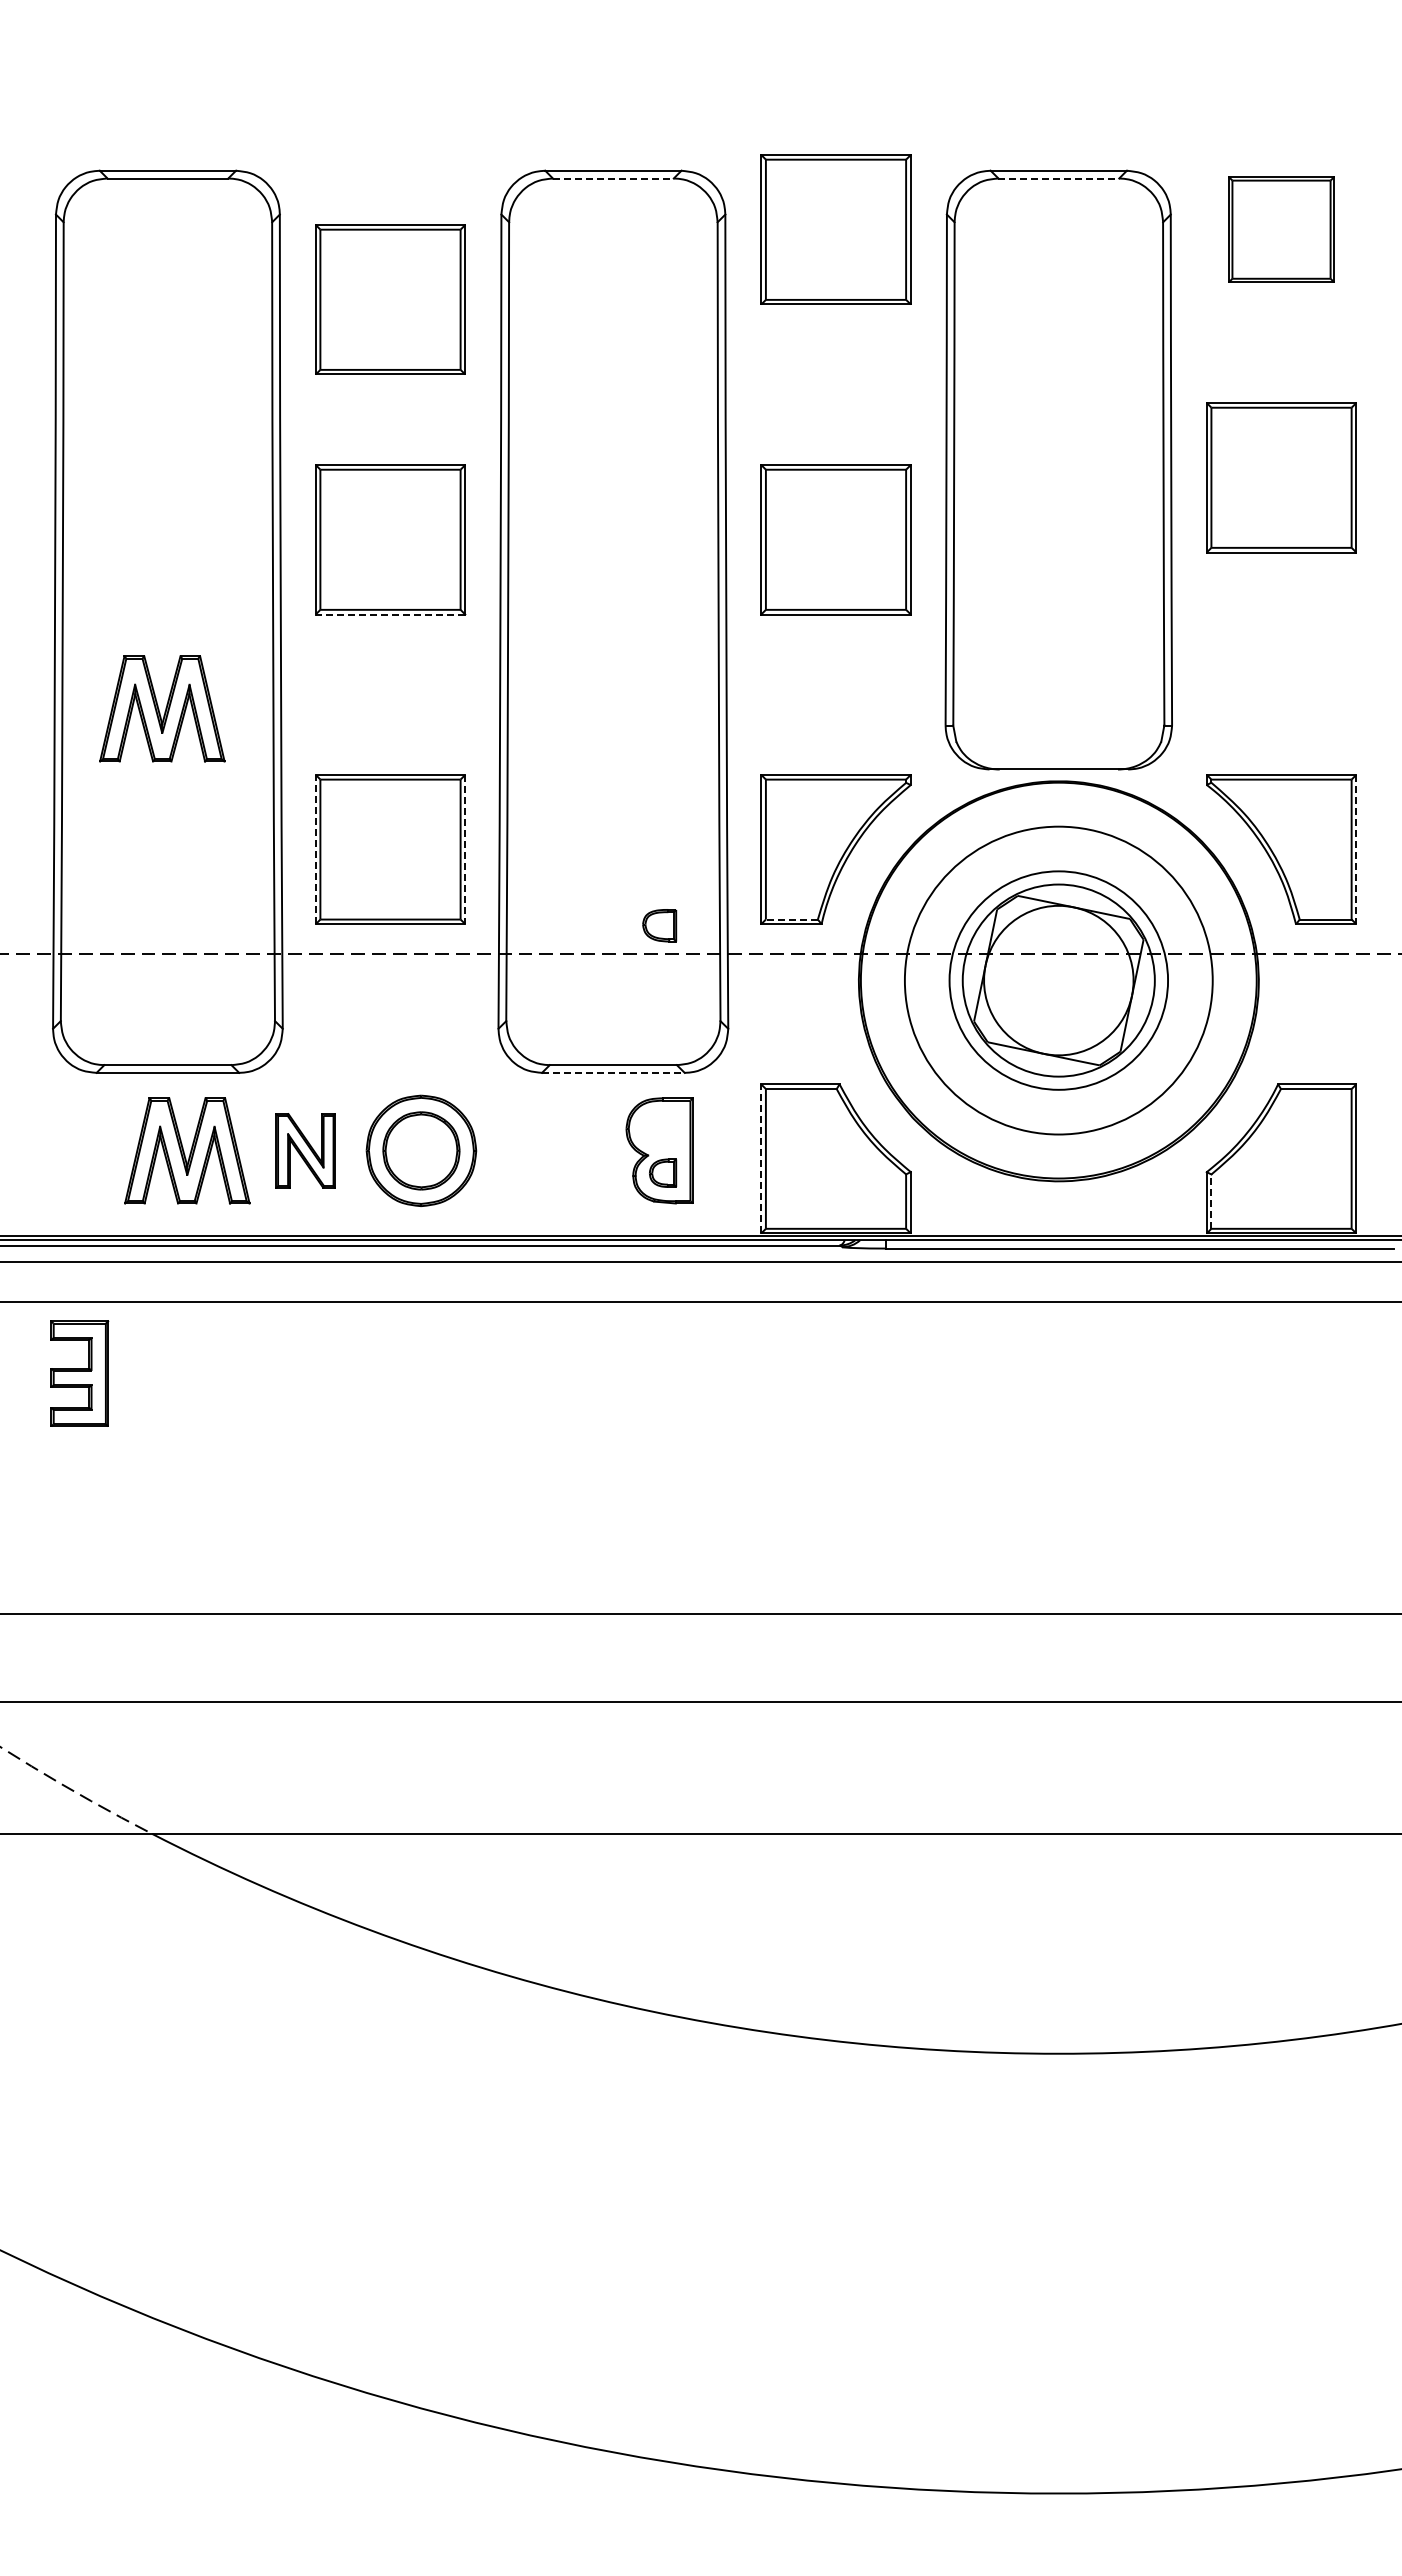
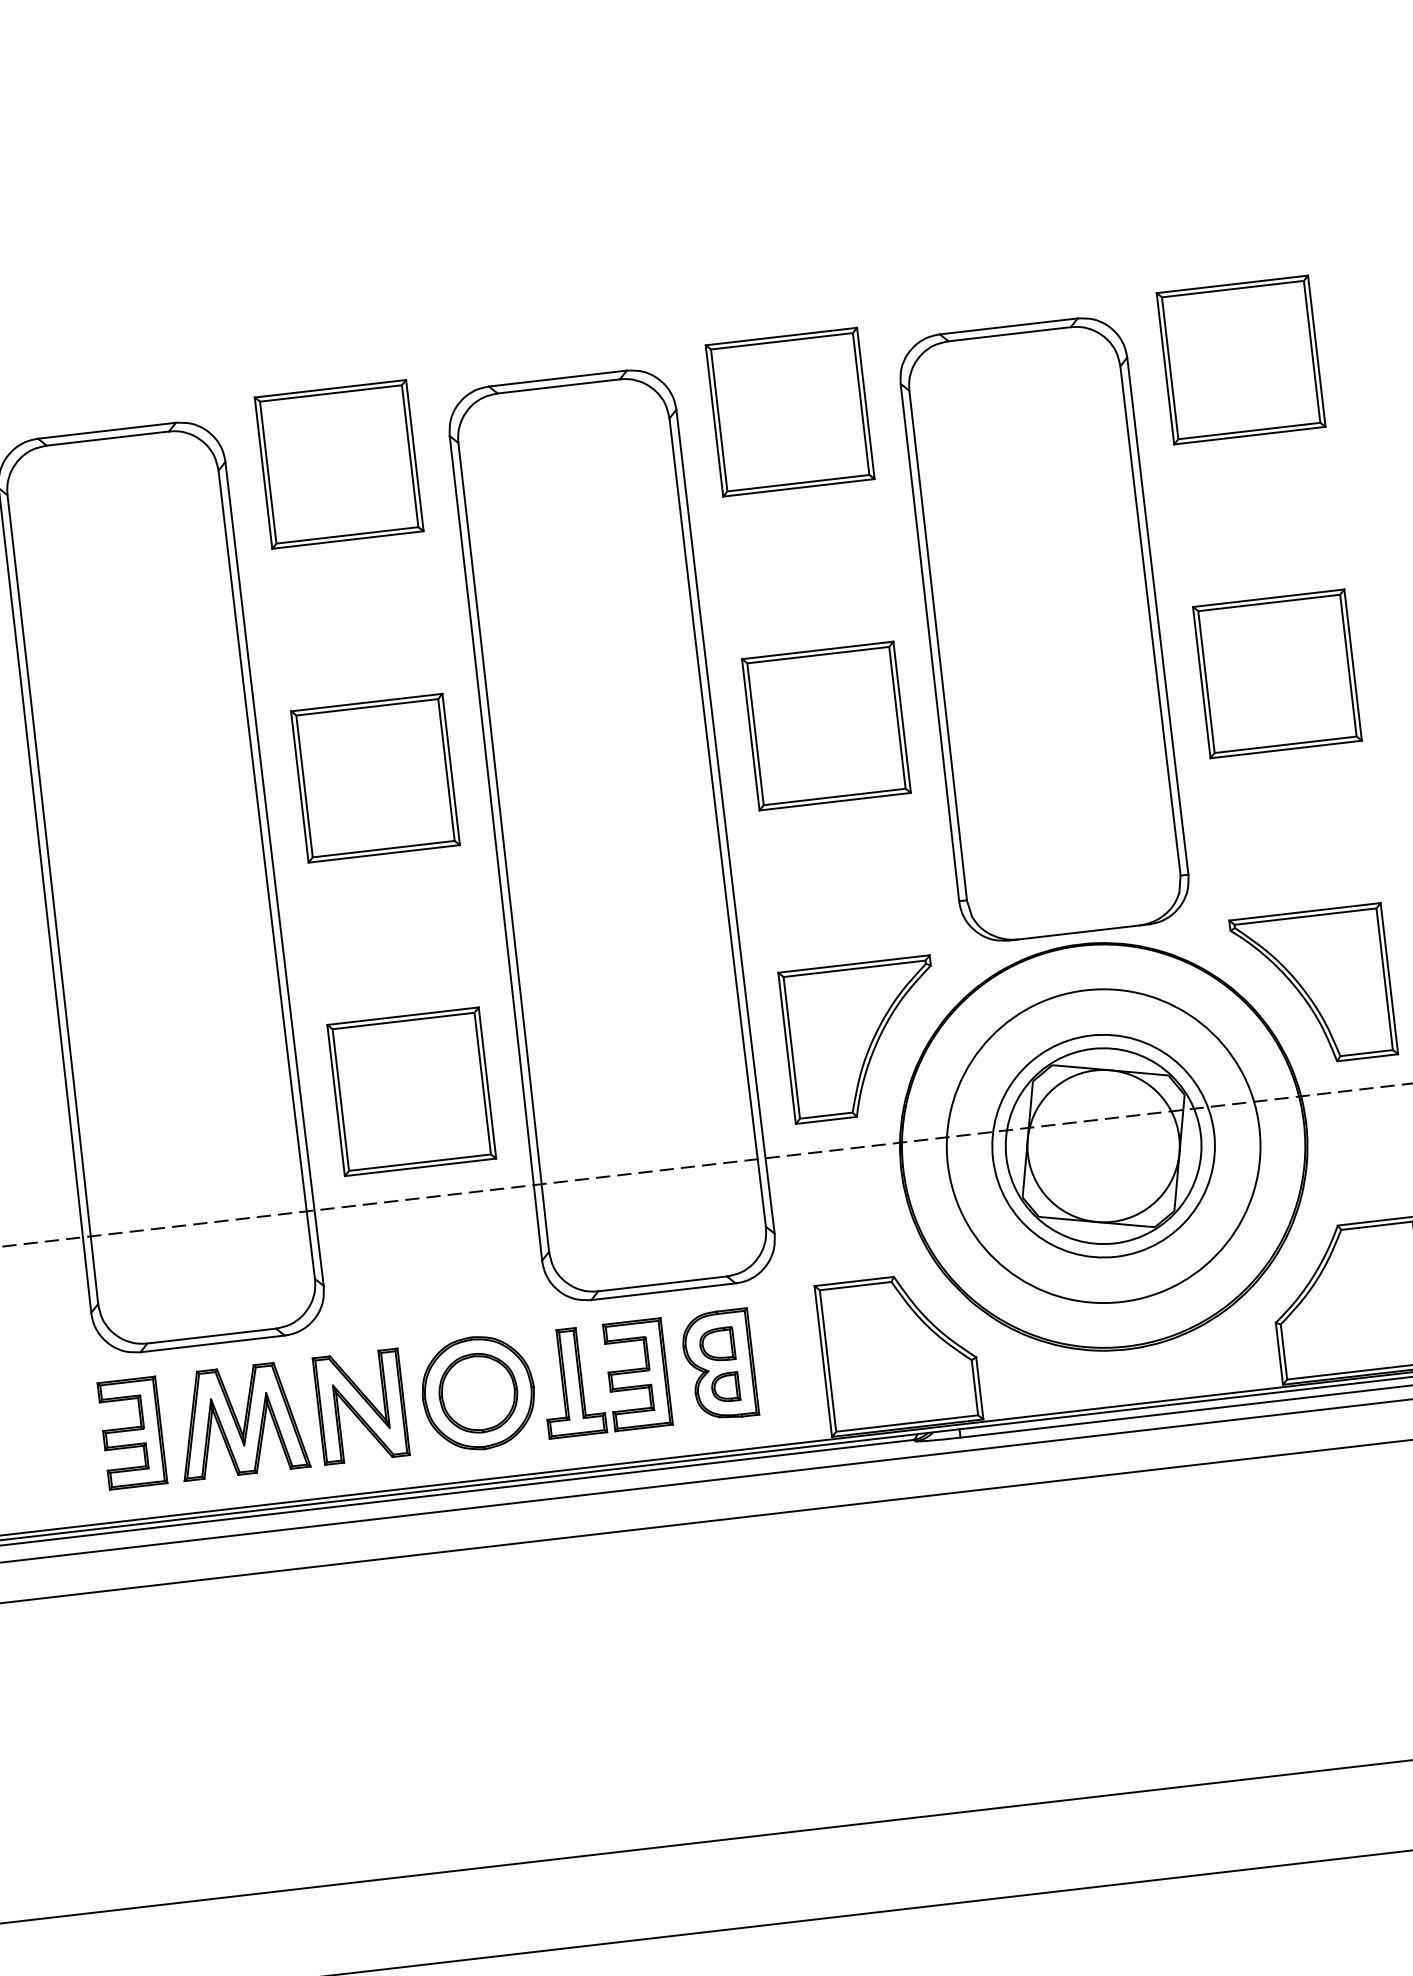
line: (613, 178) -> (558, 386), dashed -> solid
line: (1059, 178) -> (1010, 334), dashed -> solid
part: (1281, 229) -> (1241, 359), size x1.43
part: (390, 299) -> (339, 464), moved
part: (1281, 477) -> (1277, 673), moved
line: (390, 614) -> (384, 853), dashed -> solid
part: (162, 708) -> (164, 975), removed
line: (315, 849) -> (335, 1100), dashed -> solid
line: (465, 849) -> (487, 1082), dashed -> solid
line: (1356, 849) -> (1389, 978), dashed -> solid
line: (792, 919) -> (826, 1115), dashed -> solid
part: (659, 925) -> (716, 1344), moved
line: (613, 1072) -> (663, 1291), dashed -> solid
part: (305, 1150) -> (361, 1406), size x1.43
part: (546, 1150) -> (604, 1378), added
line: (761, 1158) -> (823, 1361), dashed -> solid
line: (1211, 1201) -> (1284, 1351), dashed -> solid
part: (79, 1373) -> (132, 1432), moved

